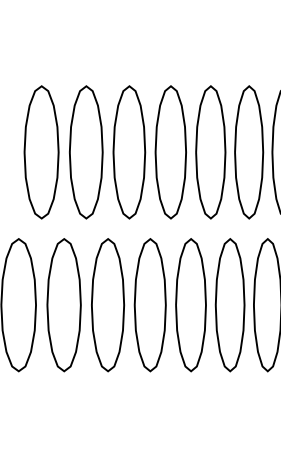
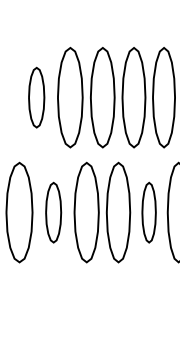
part: (41, 152) -> (36, 97), size x0.6
part: (63, 305) -> (53, 212), size x0.6
part: (190, 305) -> (148, 212), size x0.6

